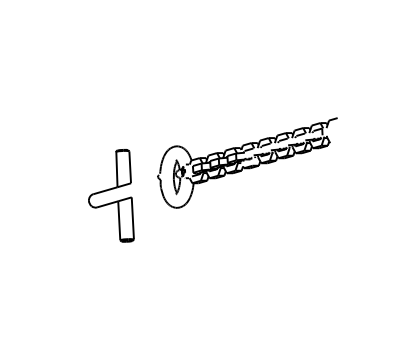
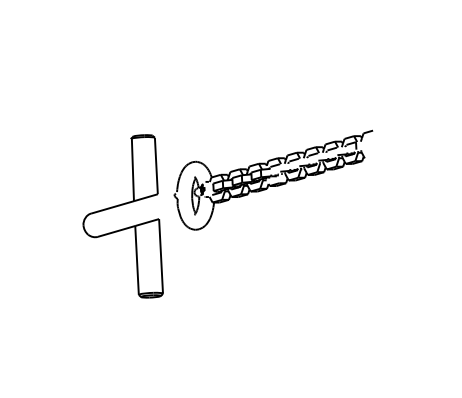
part: (111, 195) -> (123, 216), size x1.6

